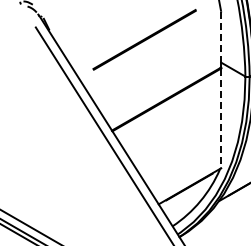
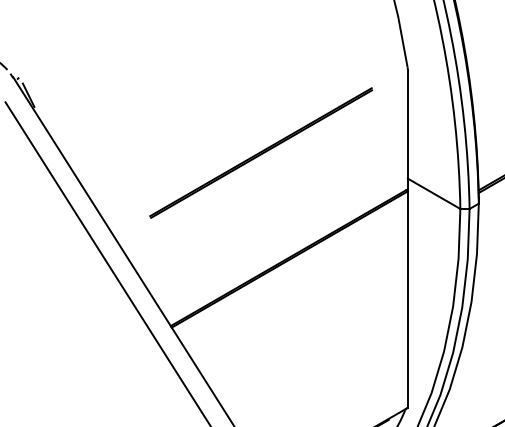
line: (221, 38) -> (408, 126), dashed -> solid
line: (144, 39) -> (260, 152), moved
line: (221, 118) -> (408, 299), dashed -> solid

